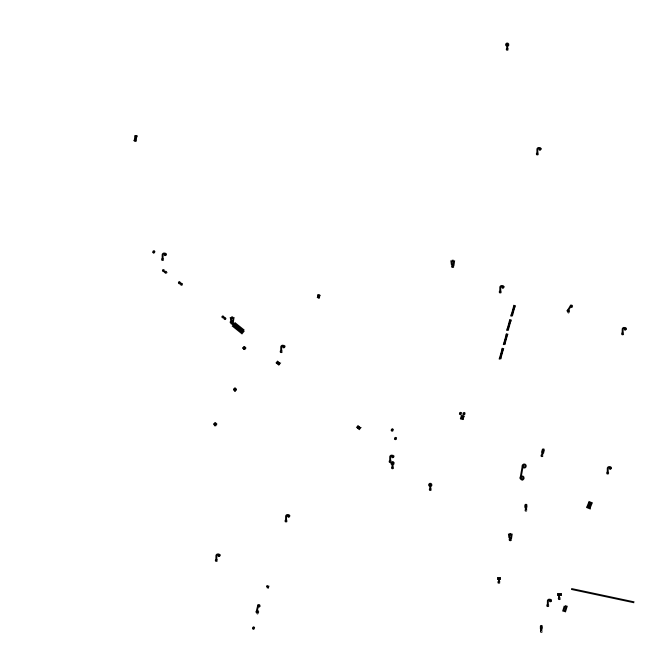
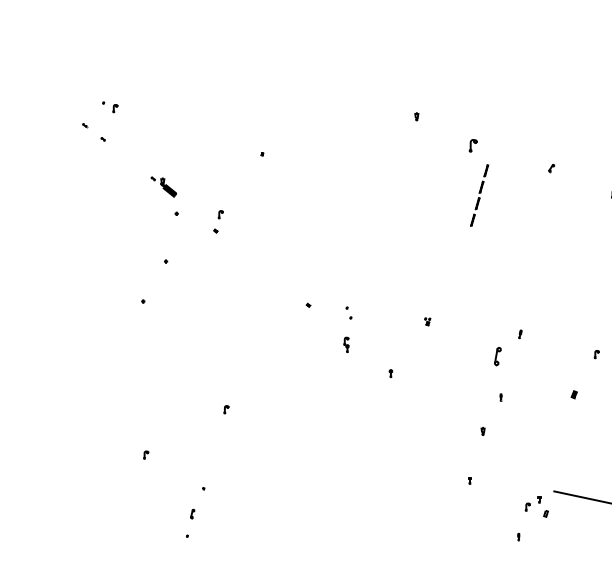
part: (159, 255) -> (110, 107), moved
part: (501, 289) -> (472, 146), size x1.6
part: (462, 415) -> (428, 321), moved

